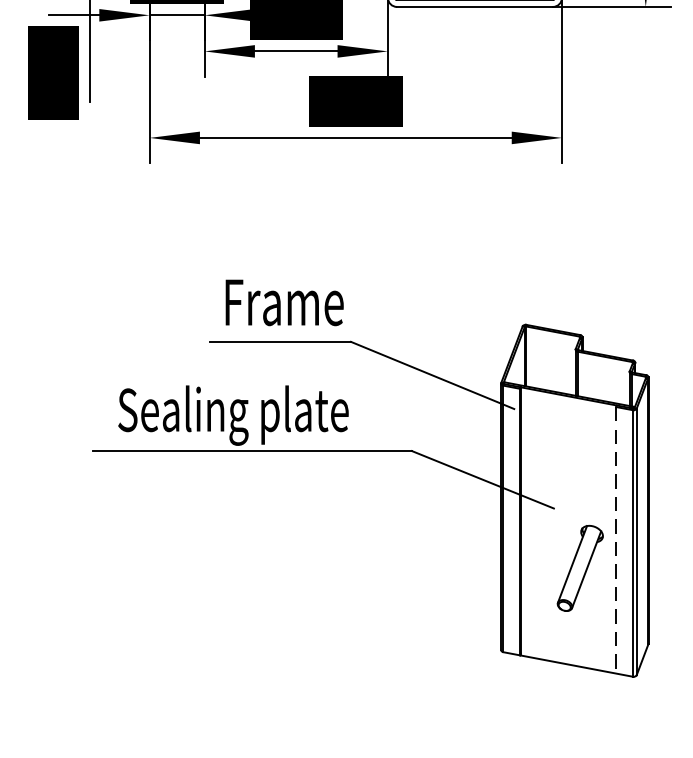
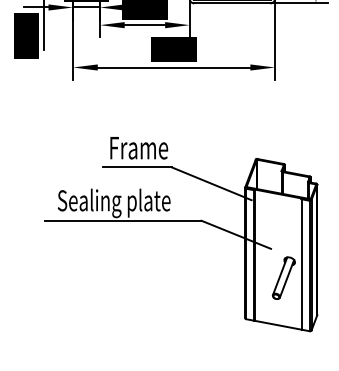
line: (616, 540) -> (301, 264), dashed -> solid

